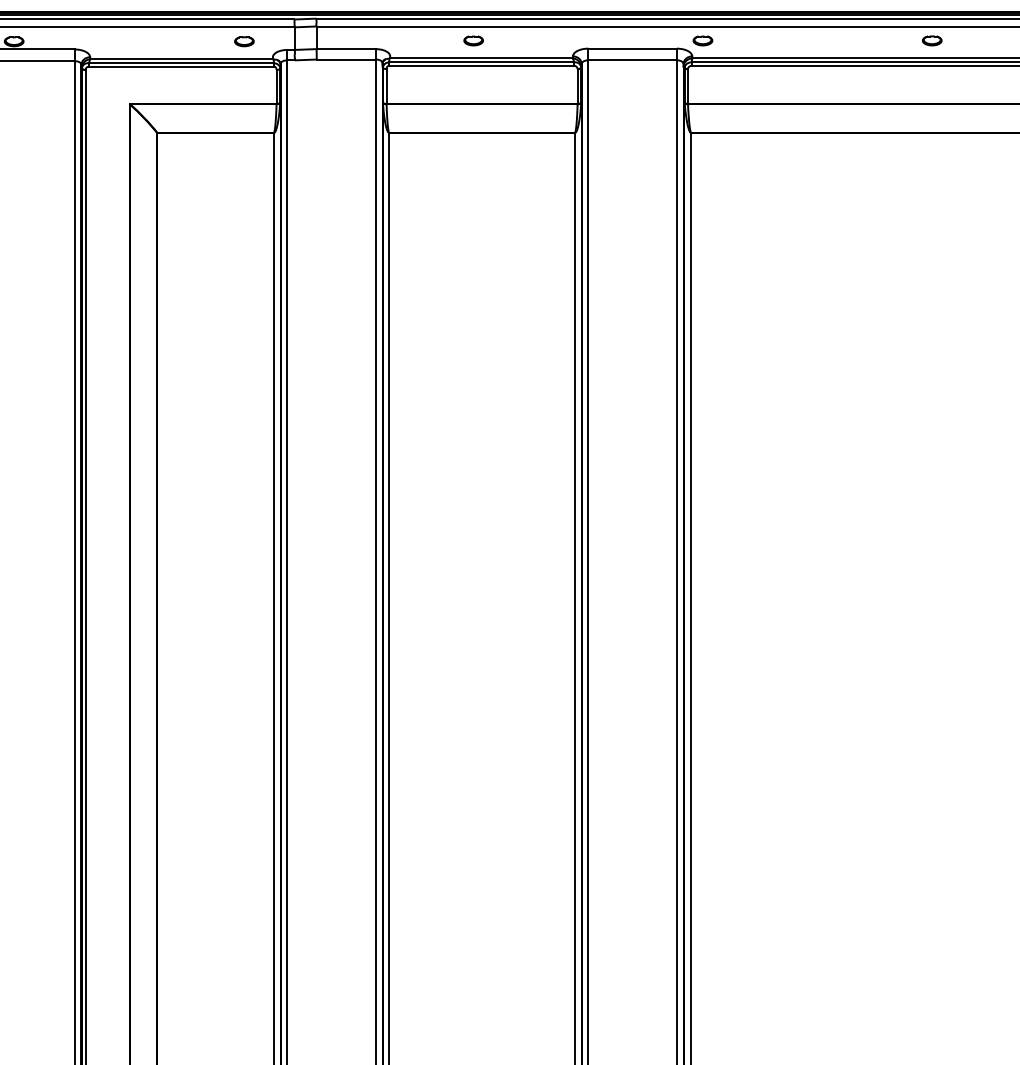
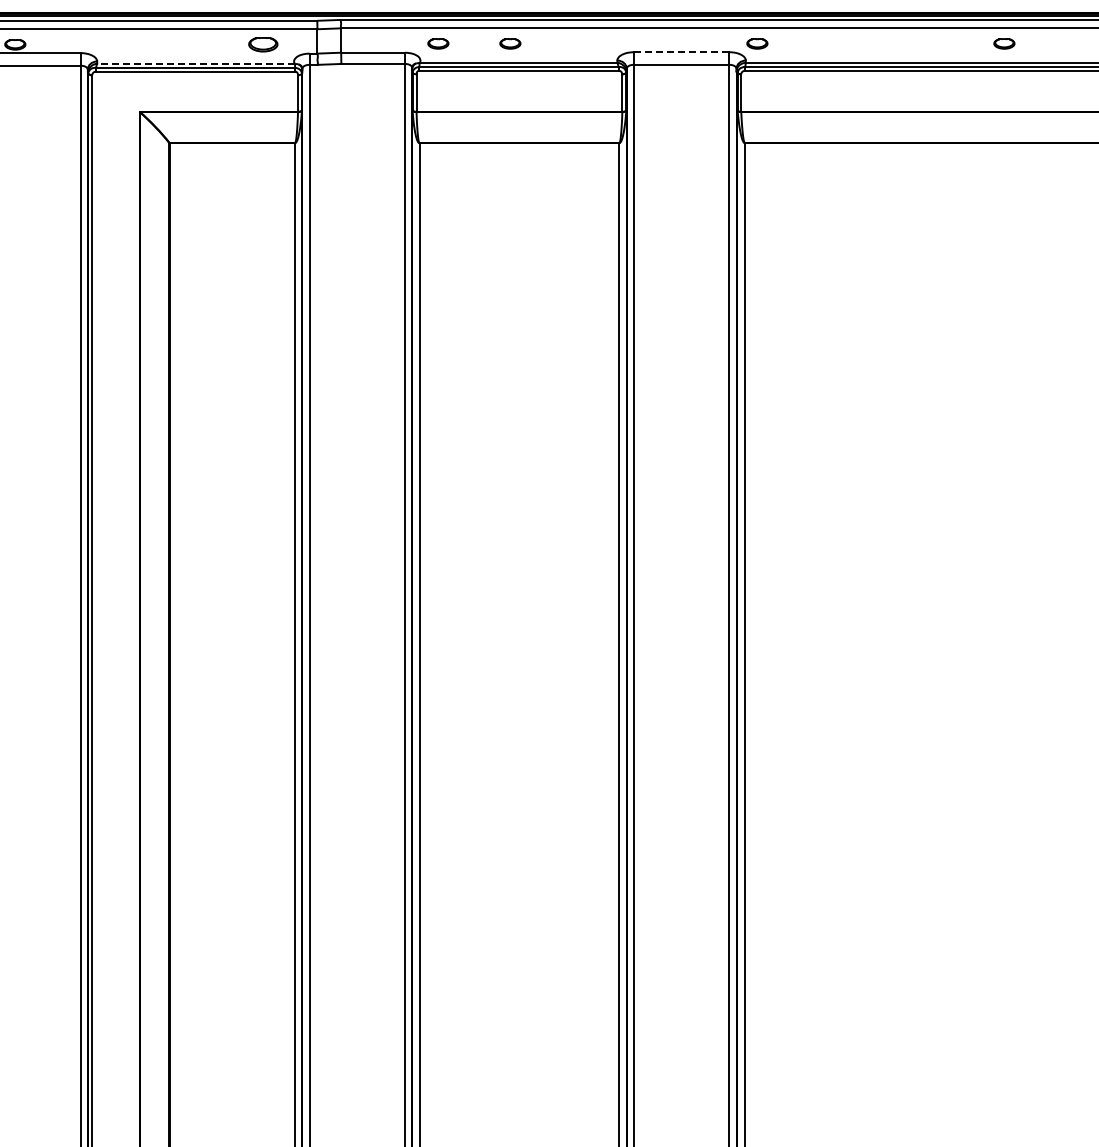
part: (406, 40) -> (438, 43), added
part: (244, 41) -> (263, 44), size x1.4
line: (632, 48) -> (681, 52), solid -> dashed
line: (181, 59) -> (195, 63), solid -> dashed

